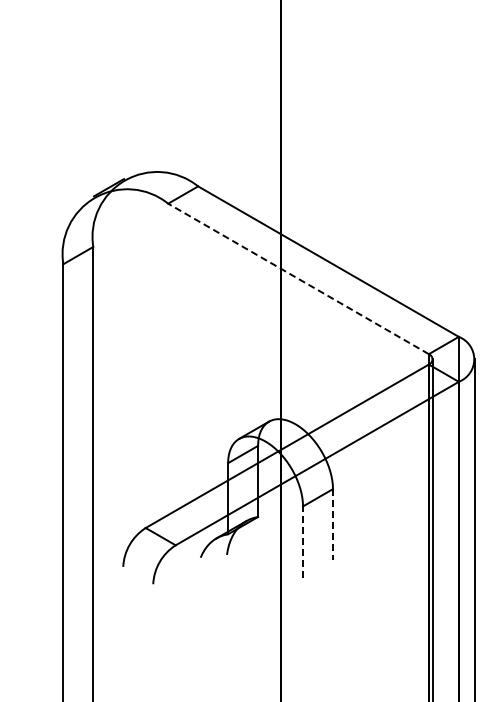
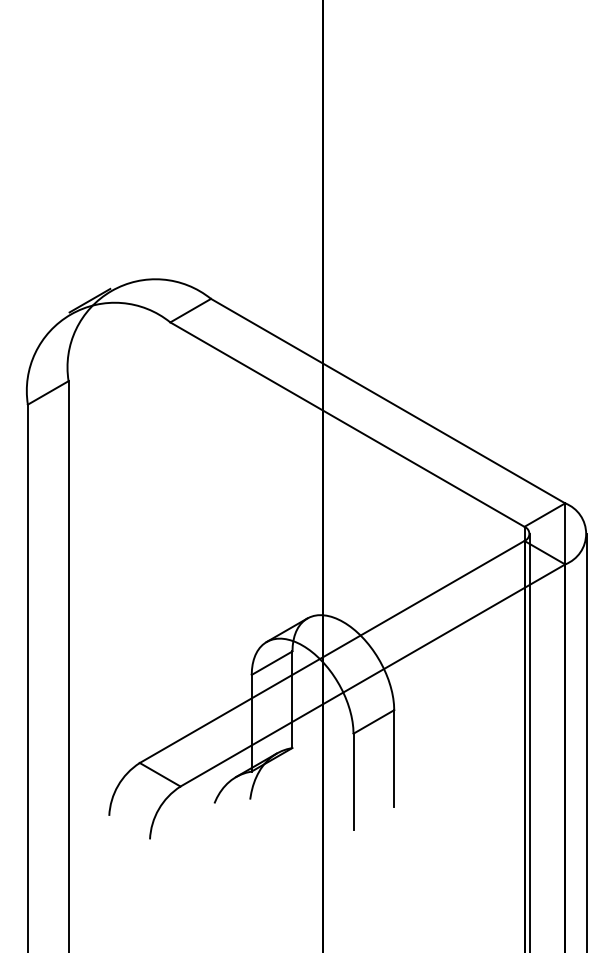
line: (298, 278) -> (347, 424), dashed -> solid
line: (333, 524) -> (394, 758), dashed -> solid
line: (303, 541) -> (354, 781), dashed -> solid

